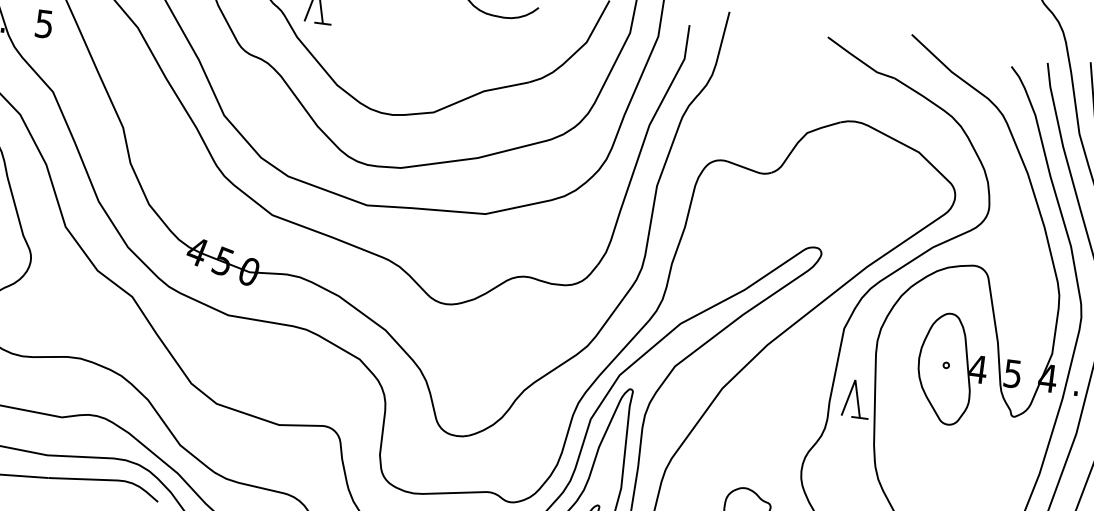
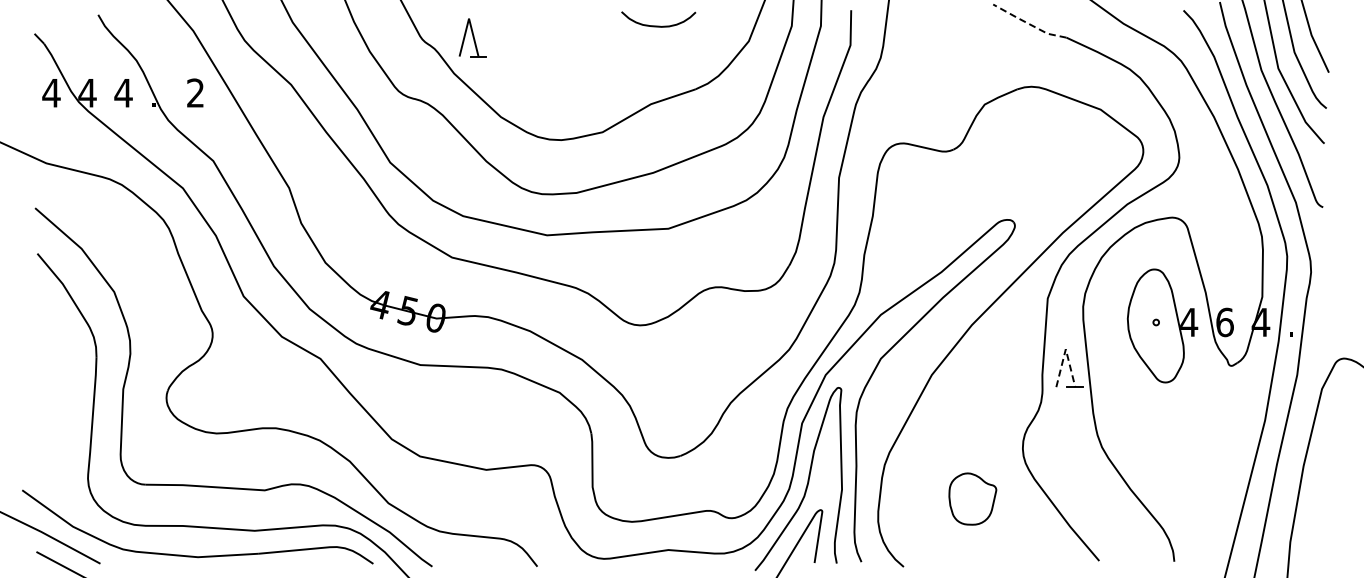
text: (44, 23) -> (195, 92), 5 -> 2
line: (859, 59) -> (1028, 23), solid -> dashed
text: (1012, 373) -> (1224, 322), 5 -> 6
line: (855, 380) -> (1065, 349), solid -> dashed

